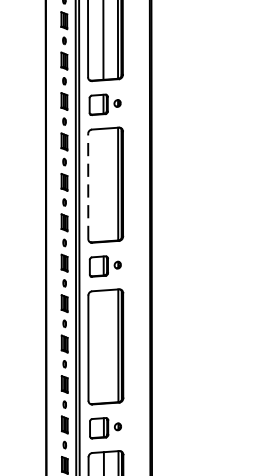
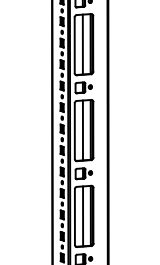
line: (102, 185) -> (82, 130), added
line: (87, 187) -> (74, 131), dashed -> solid
line: (104, 347) -> (83, 216), added

